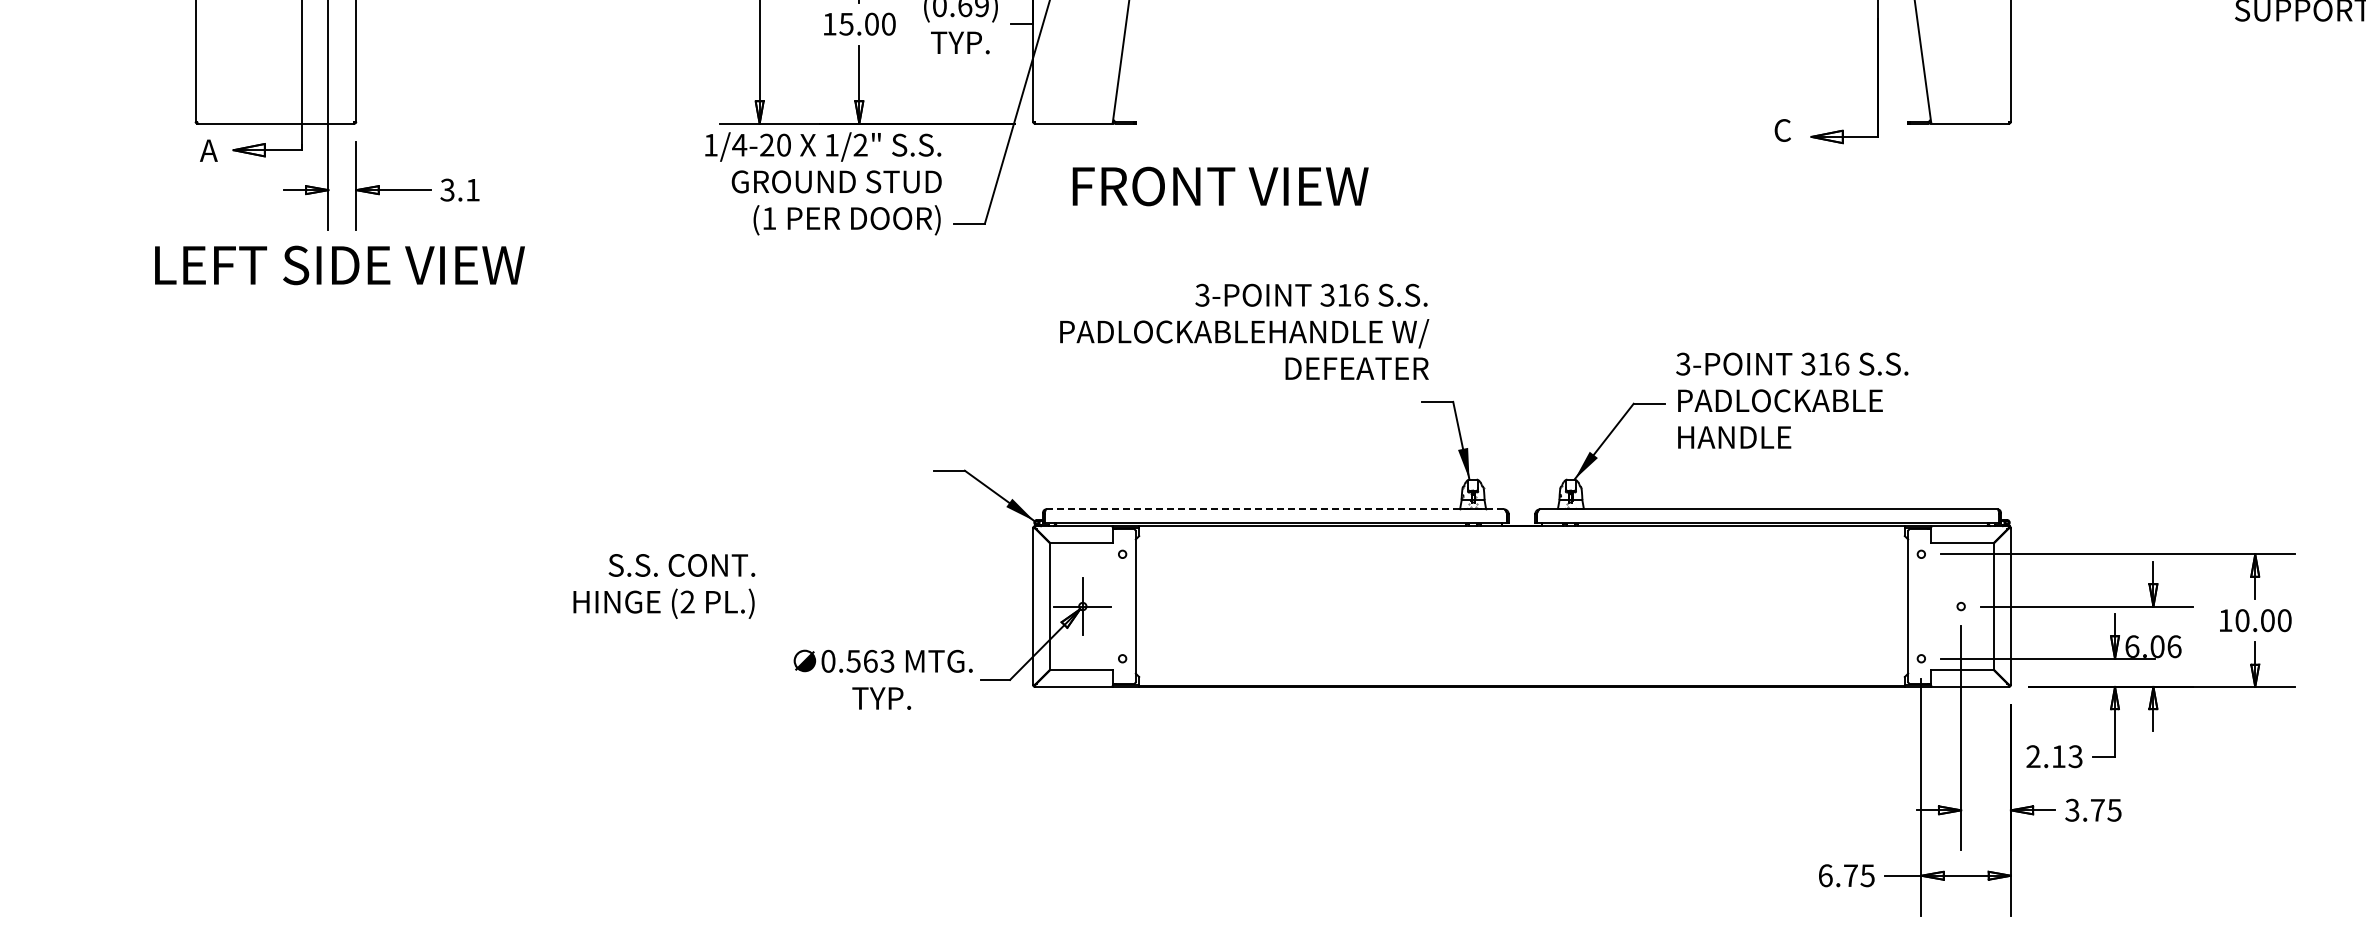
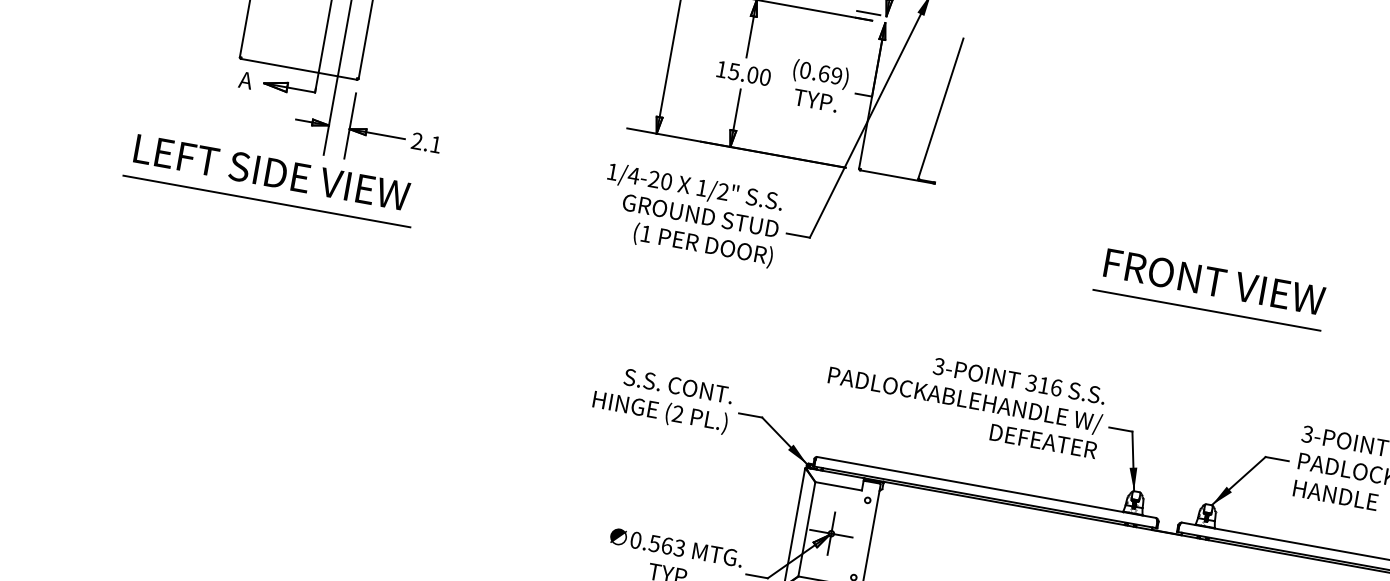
text: (823, 183) -> (690, 215), moved
text: (1220, 186) -> (1214, 282), moved
text: (447, 190) -> (416, 141), 3.1 -> 2.1
line: (1521, 225) -> (1206, 310), added
text: (339, 265) -> (271, 172), moved
line: (264, 304) -> (266, 201), added
text: (1244, 331) -> (965, 398), moved
line: (1275, 509) -> (986, 487), dashed -> solid
text: (664, 586) -> (662, 399), moved

